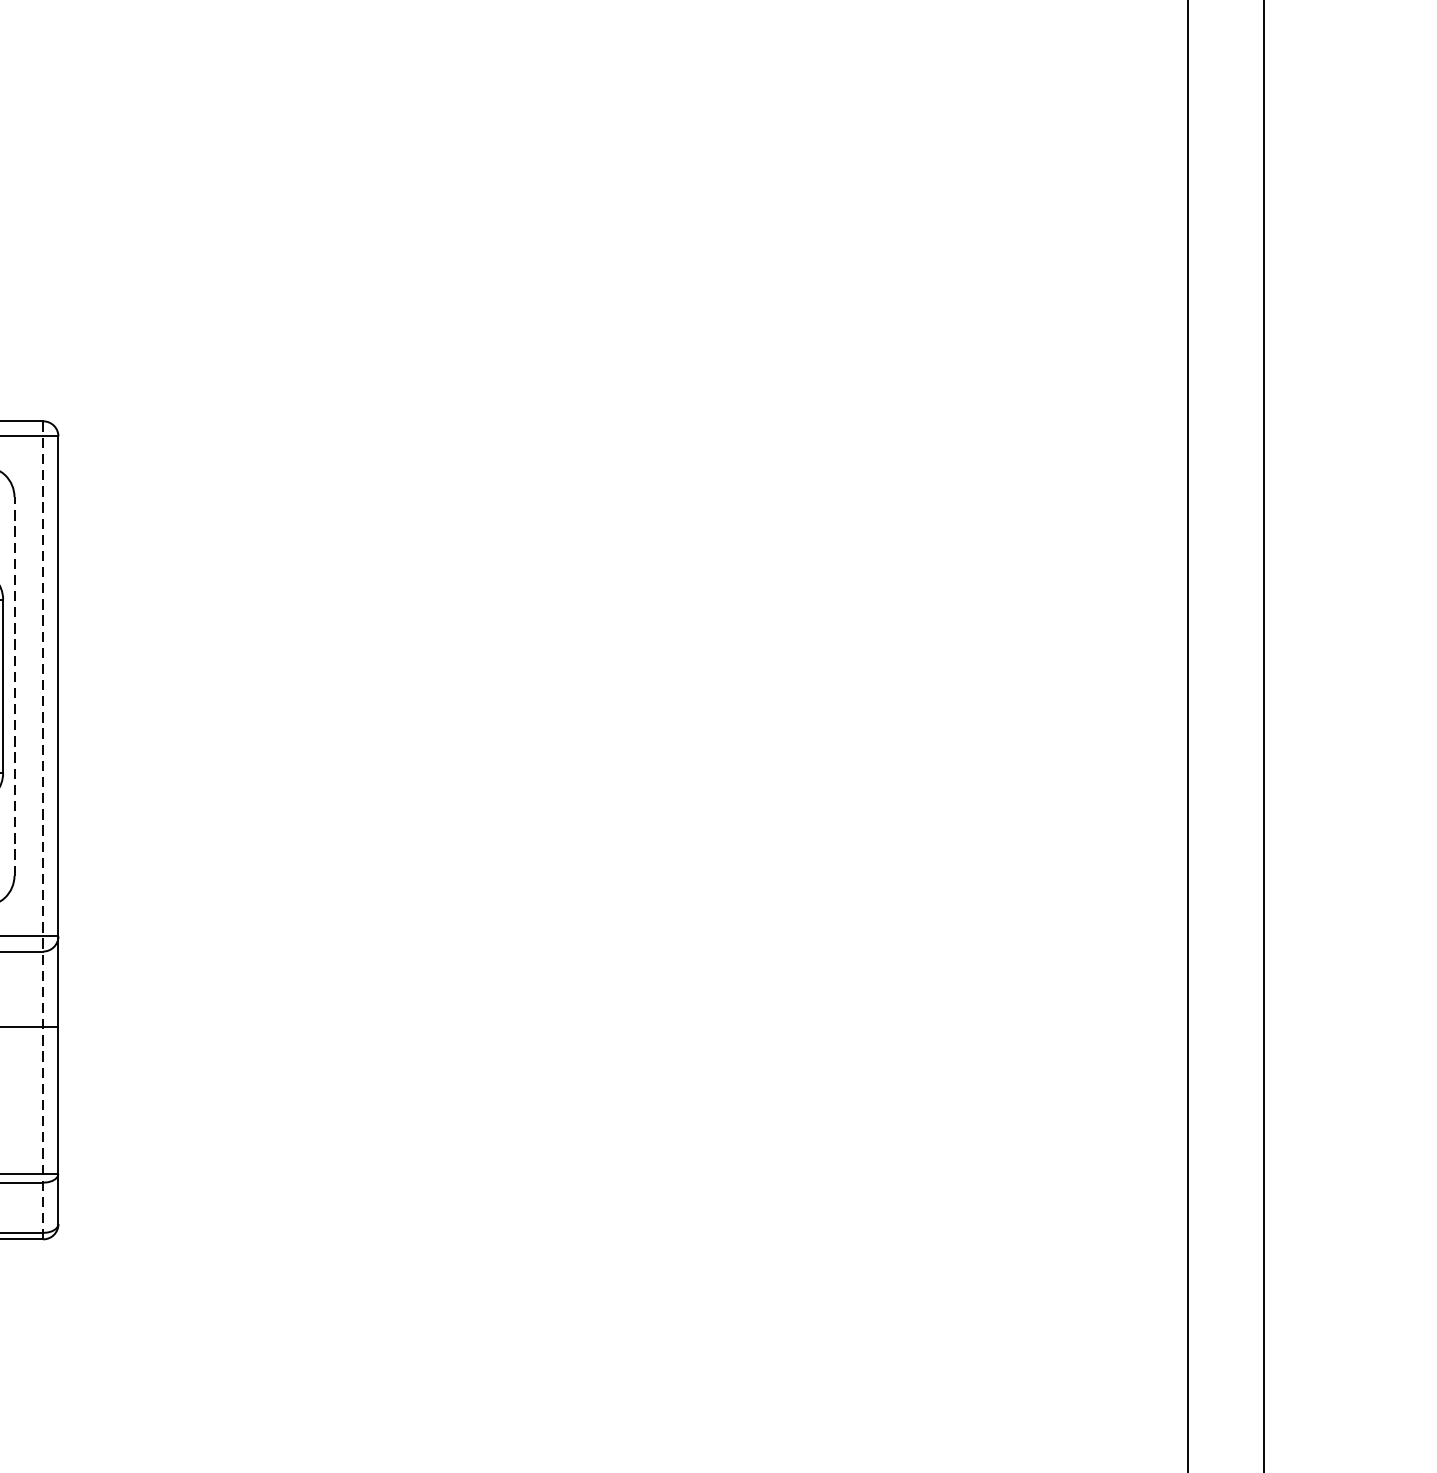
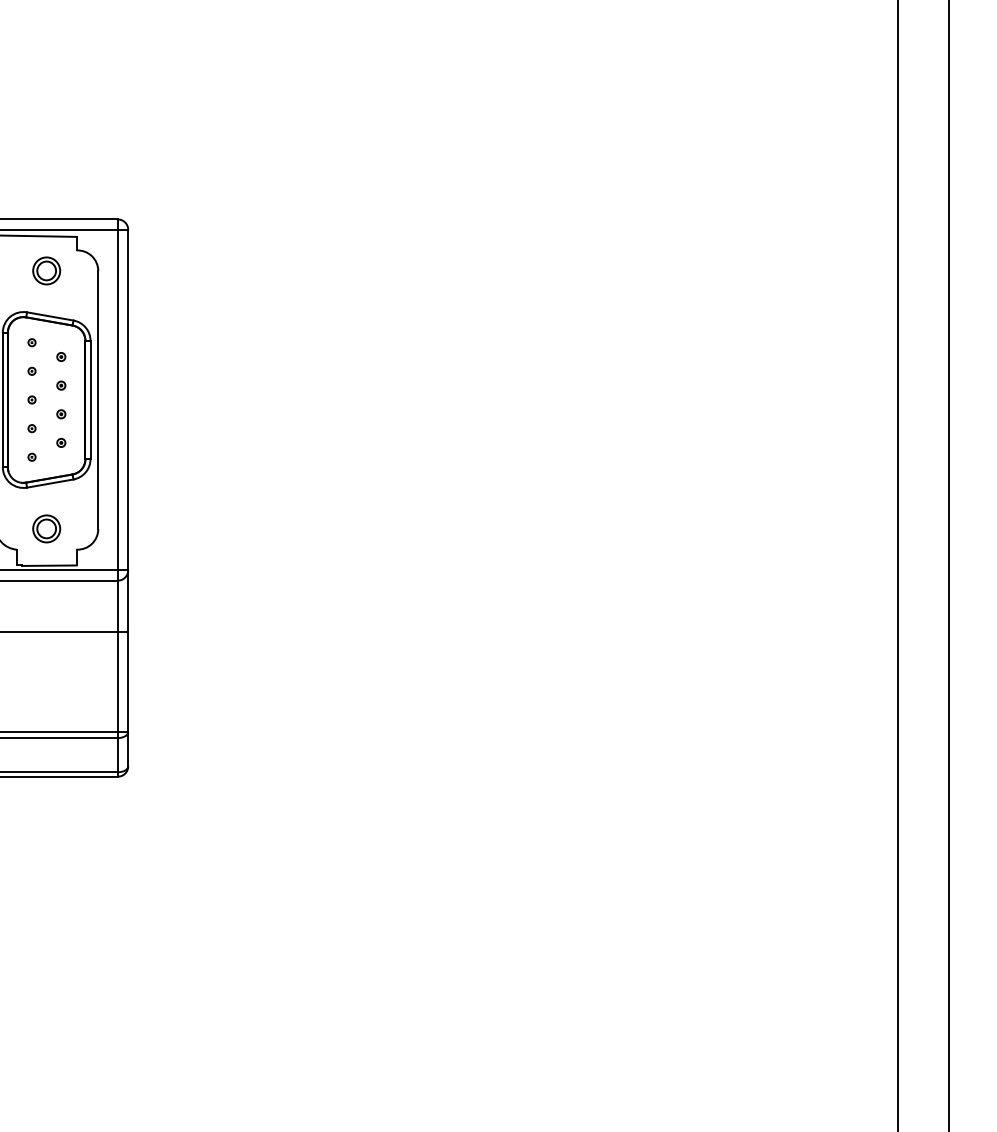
line: (14, 687) -> (98, 400), dashed -> solid
line: (42, 830) -> (117, 498), dashed -> solid

